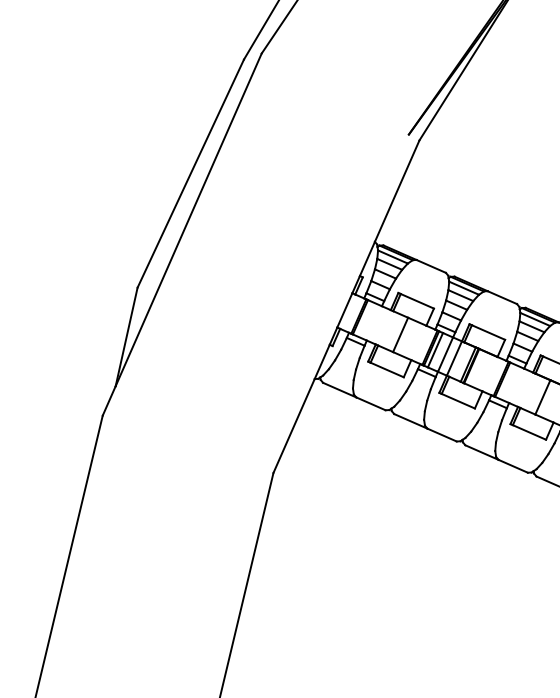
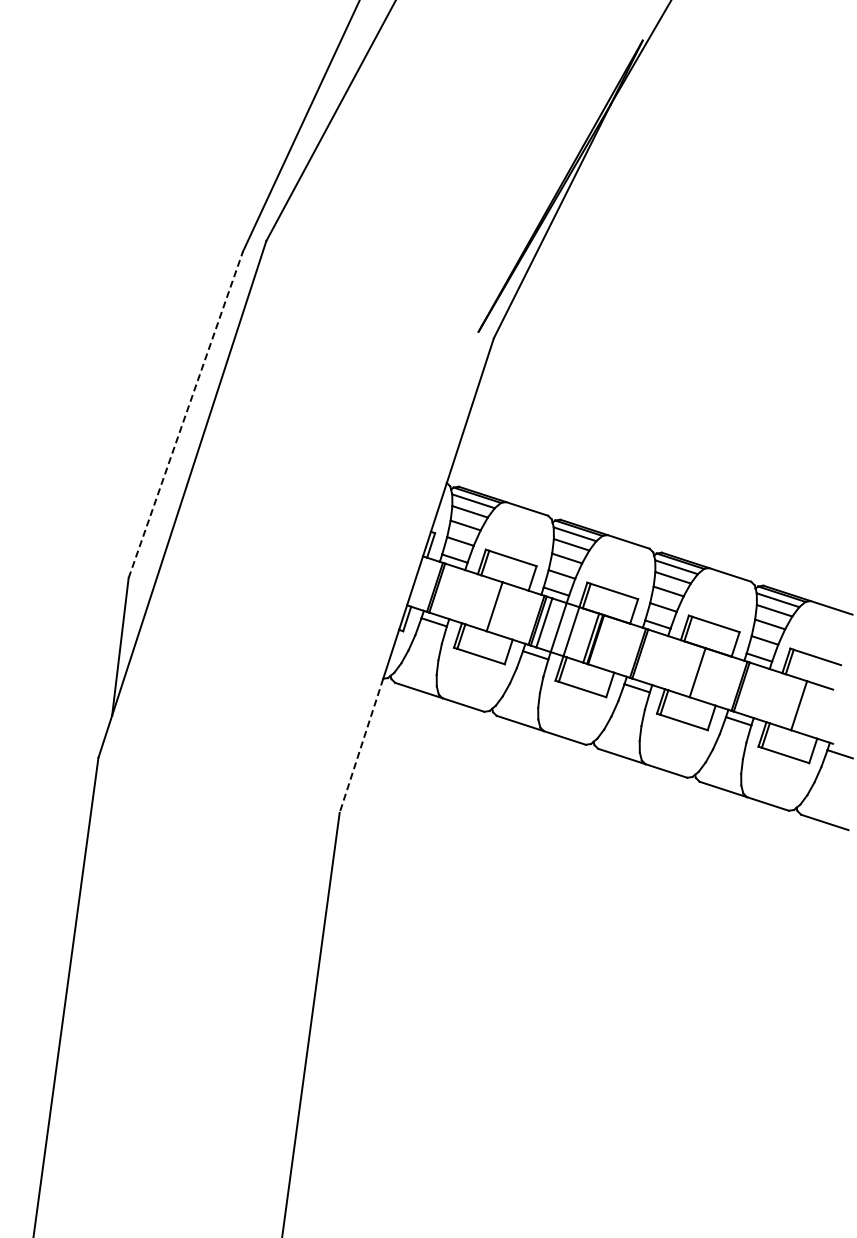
line: (190, 173) -> (185, 414), solid -> dashed
line: (294, 425) -> (361, 745), solid -> dashed

